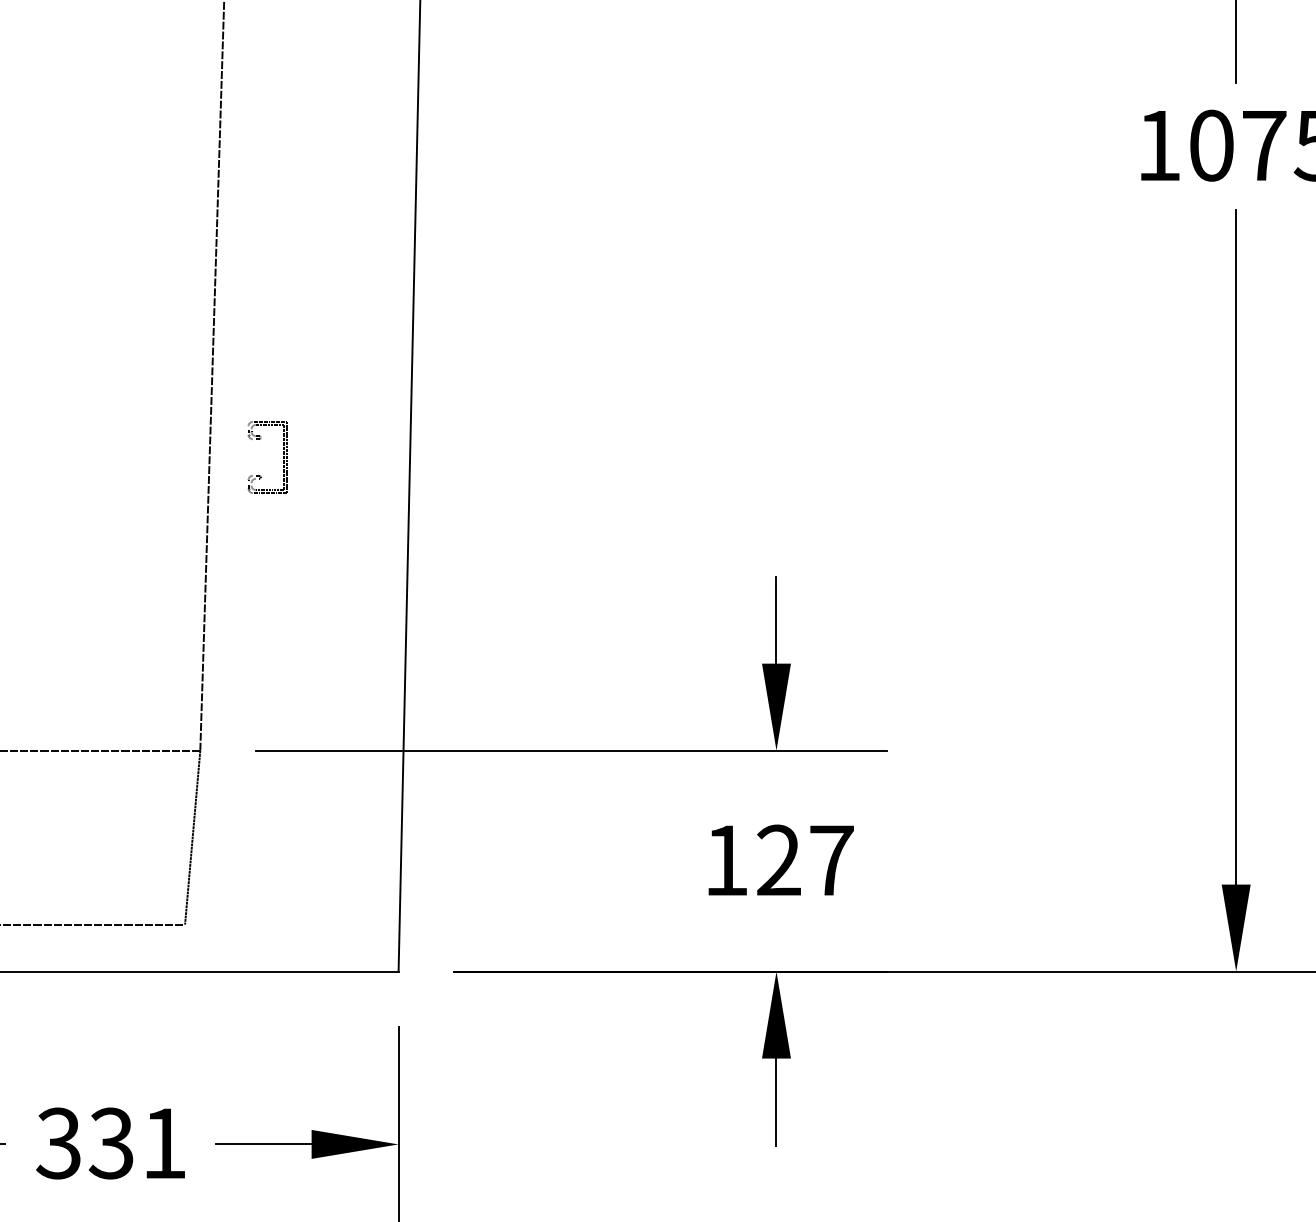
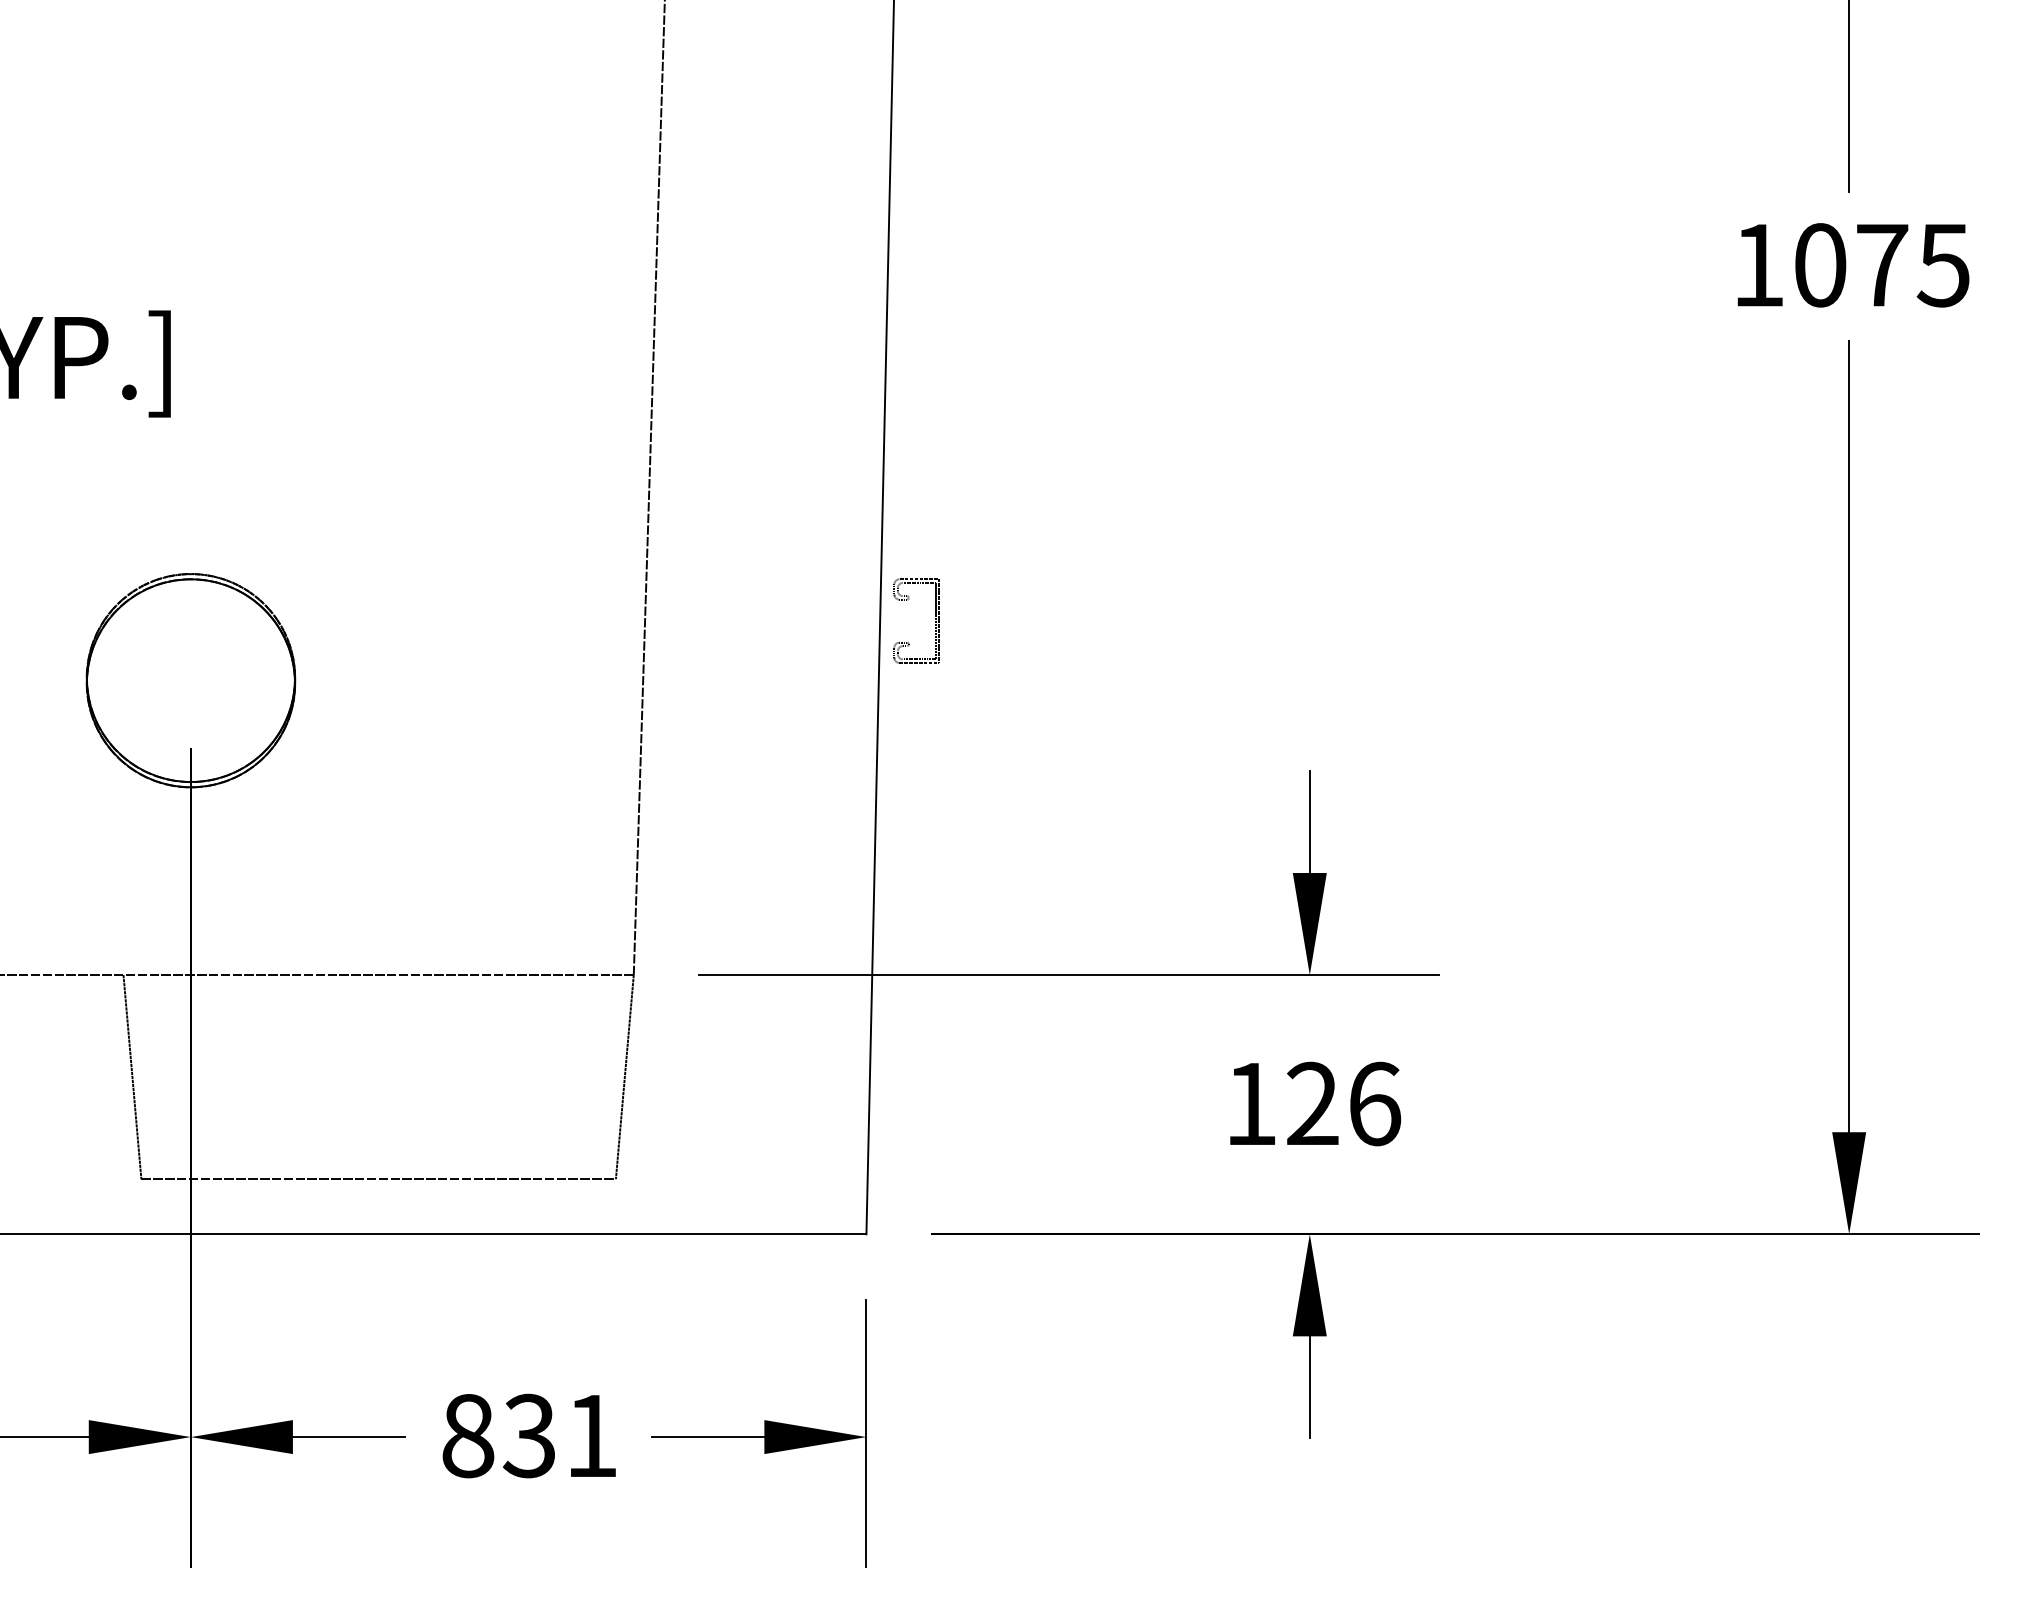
part: (283, 456) -> (935, 619), moved
text: (832, 860) -> (1375, 1103), 127 -> 126
text: (58, 1143) -> (467, 1435), 331 -> 831

